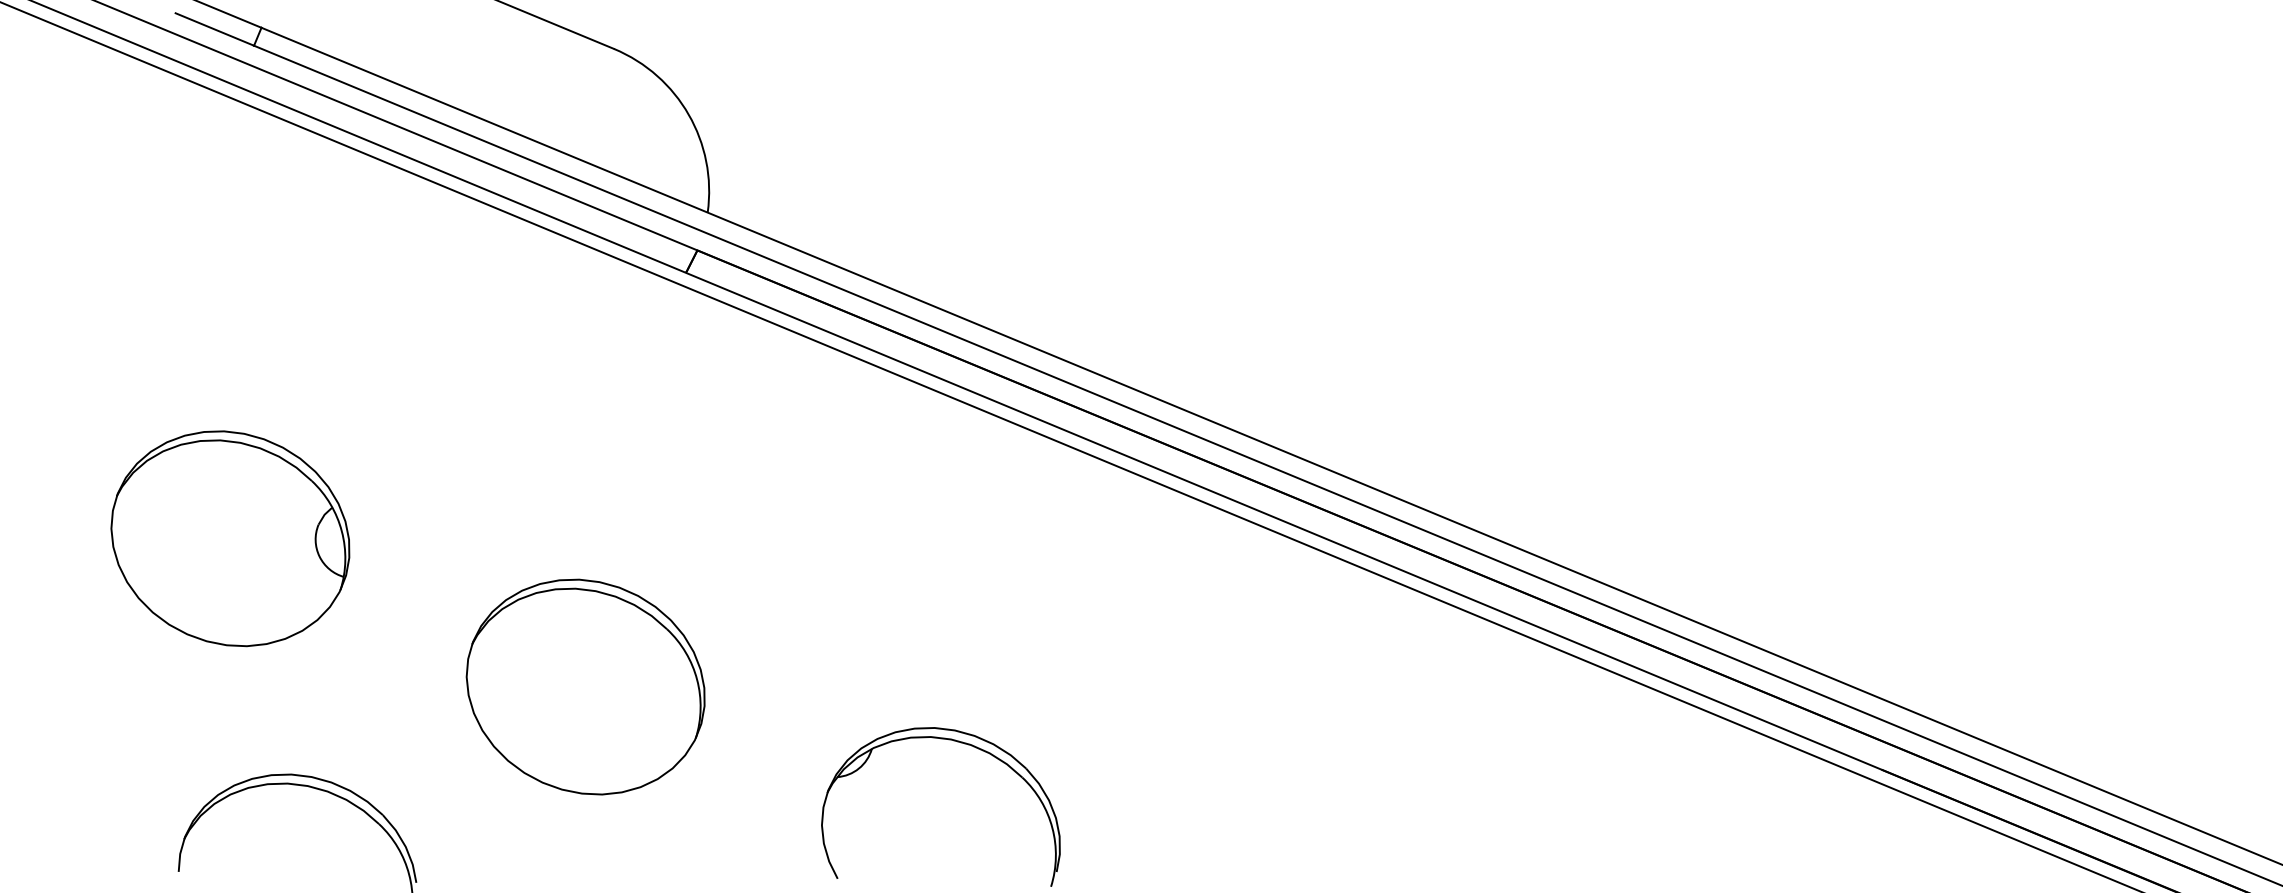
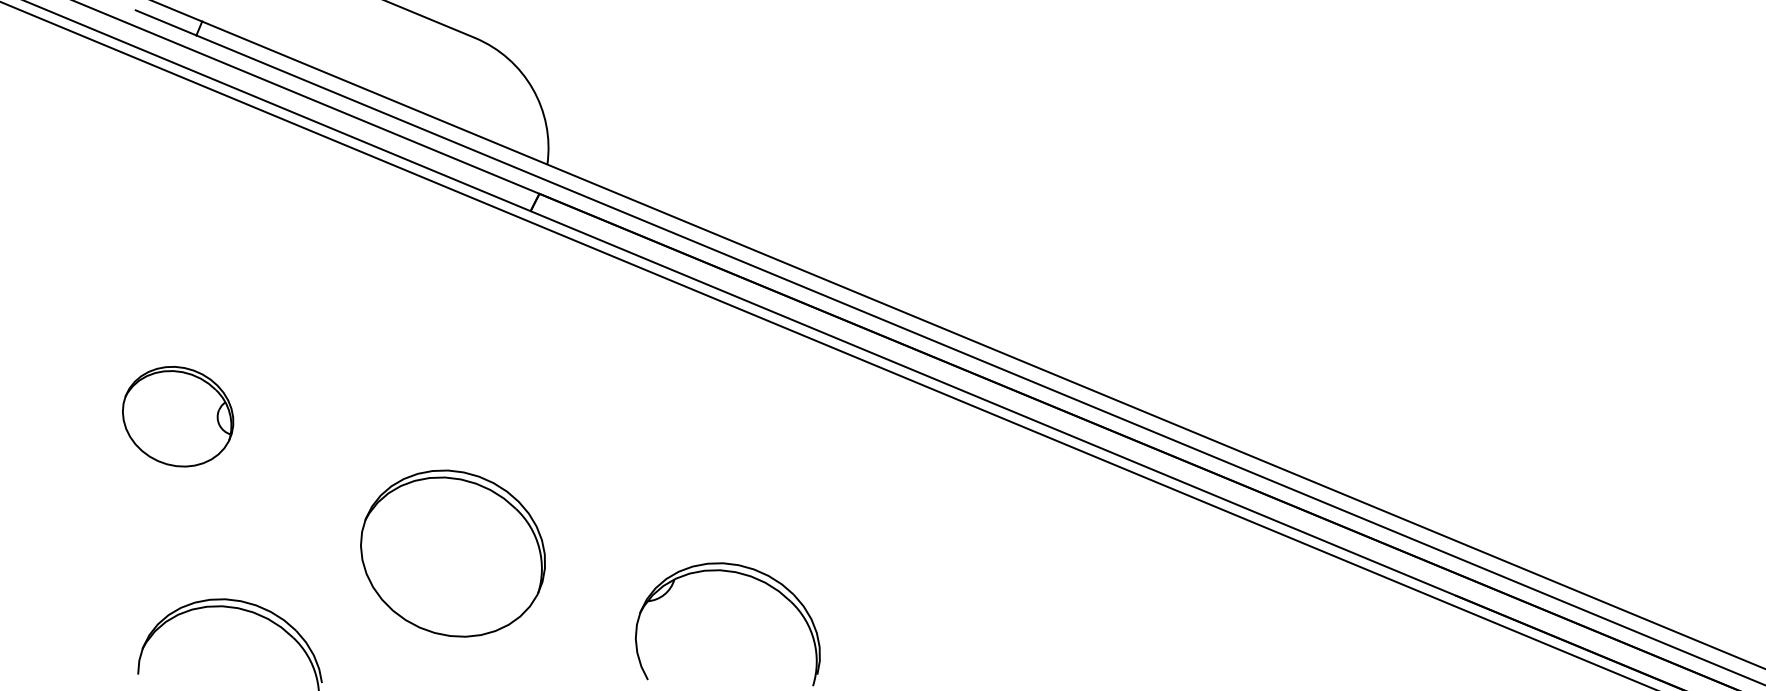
part: (229, 538) -> (177, 416), size x0.6
part: (585, 686) -> (452, 553), moved

